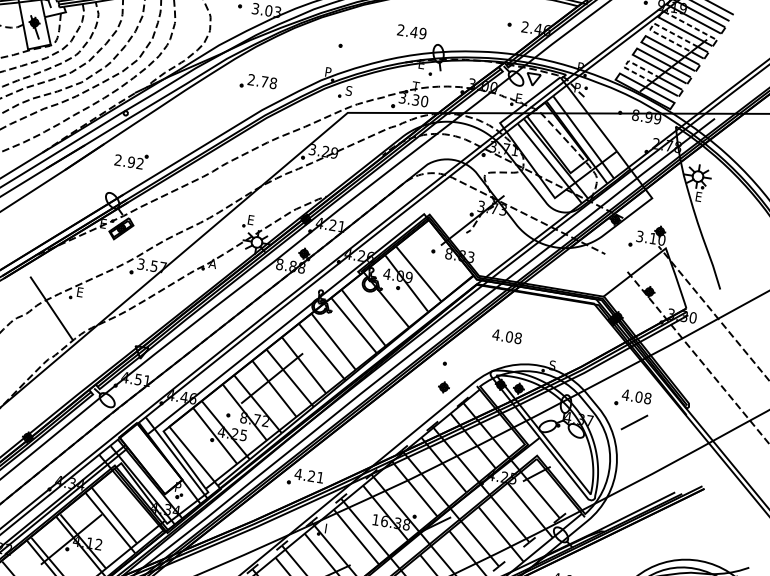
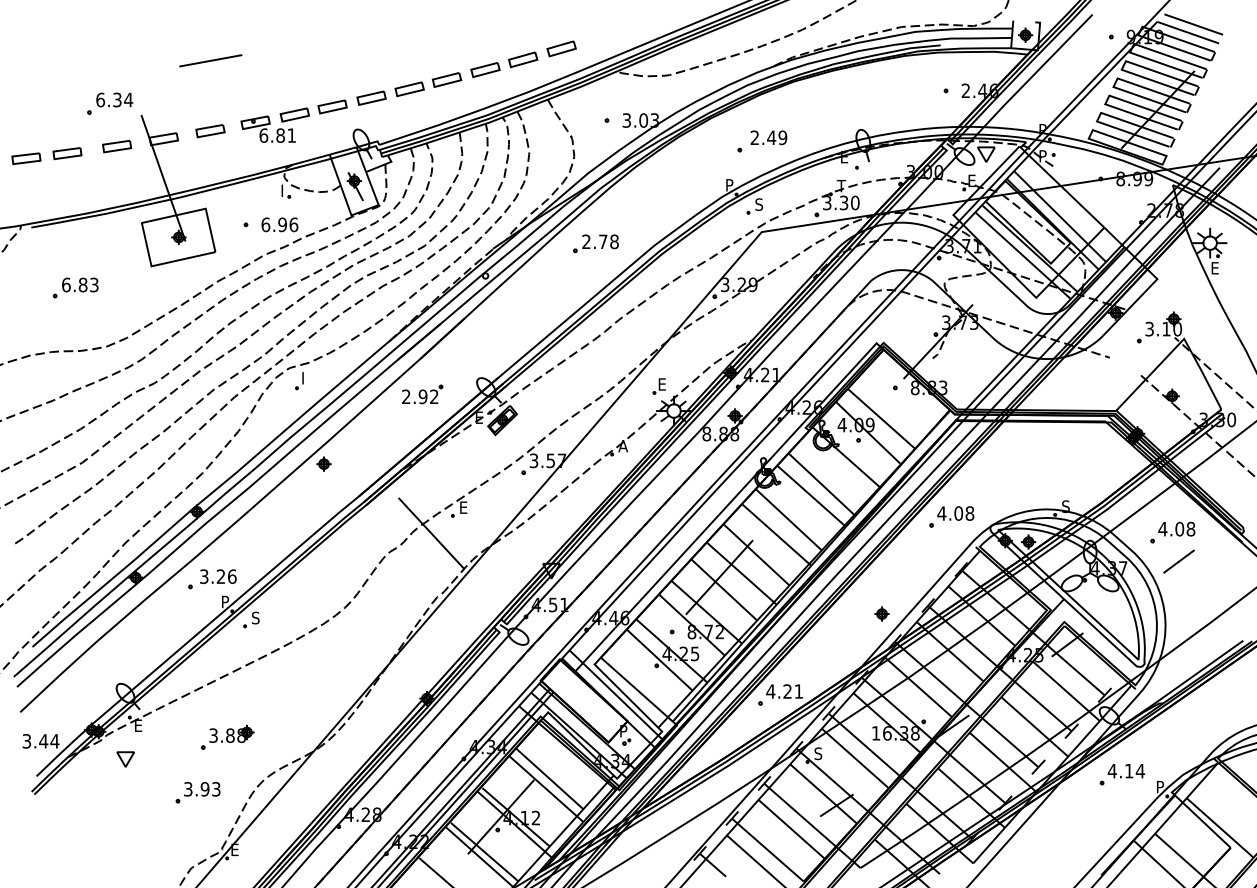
line: (652, 25) -> (1124, 63), dashed -> solid
line: (690, 25) -> (1171, 56), dashed -> solid
text: (411, 31) -> (768, 137), moved
line: (626, 62) -> (1099, 115), dashed -> solid
part: (258, 82) -> (595, 243), moved
part: (131, 160) -> (422, 394), moved
text: (506, 336) -> (955, 513), moved
part: (443, 386) -> (881, 613), moved
text: (328, 528) -> (818, 753), I -> S

